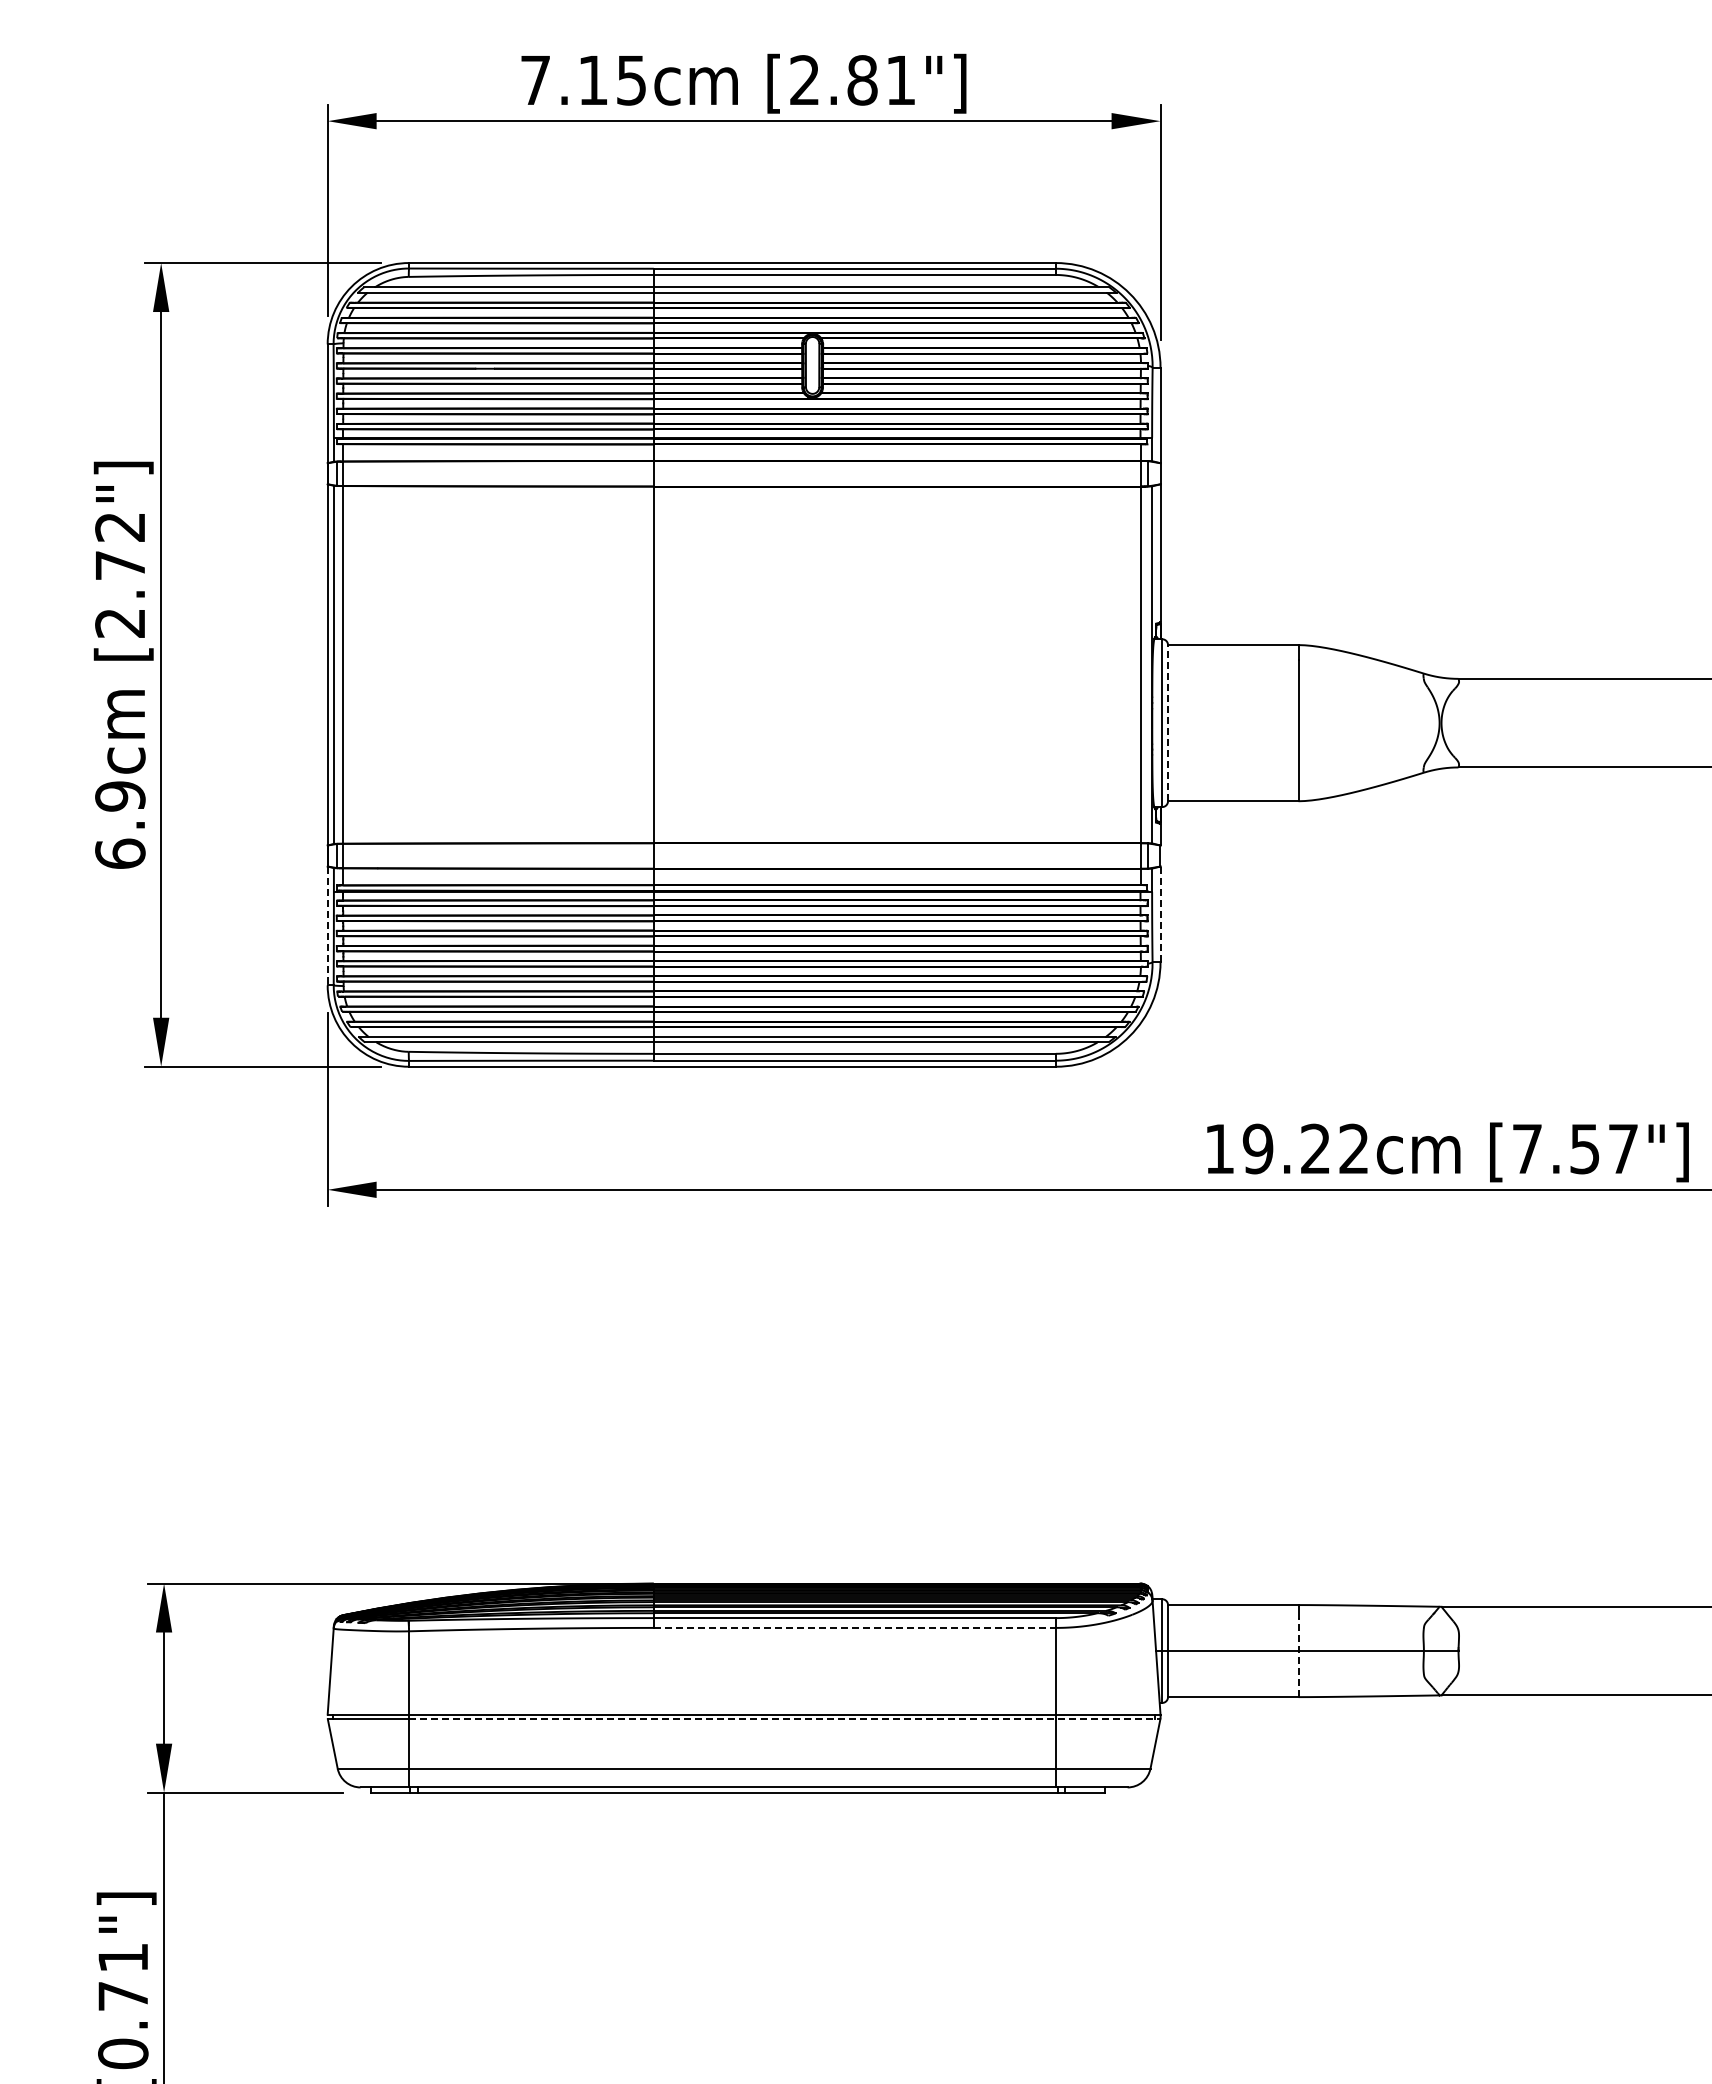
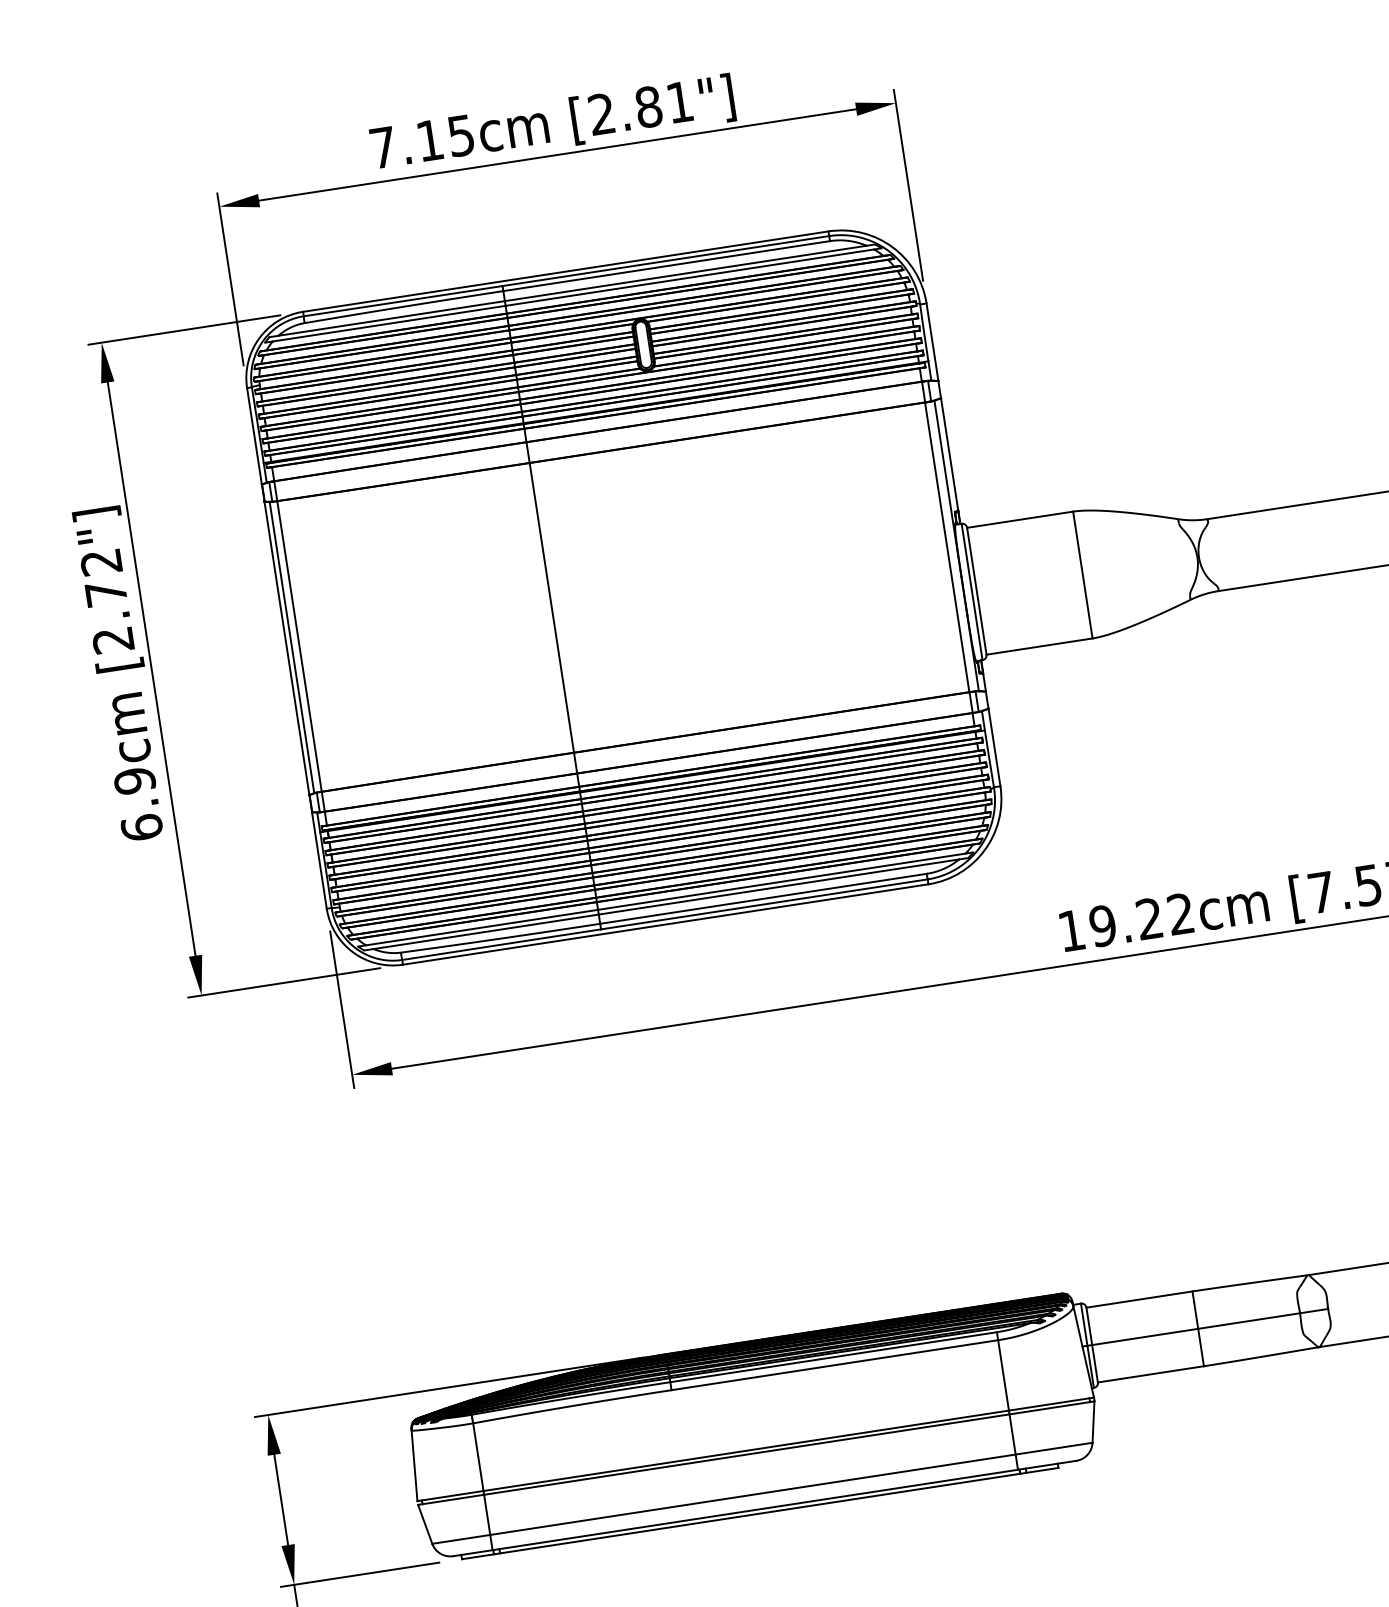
line: (1168, 722) -> (977, 590), dashed -> solid
line: (1160, 914) -> (994, 747), dashed -> solid
line: (327, 926) -> (319, 860), dashed -> solid
line: (855, 1627) -> (835, 1364), dashed -> solid
line: (1298, 1657) -> (1198, 1334), dashed -> solid
line: (784, 1719) -> (789, 1448), dashed -> solid

